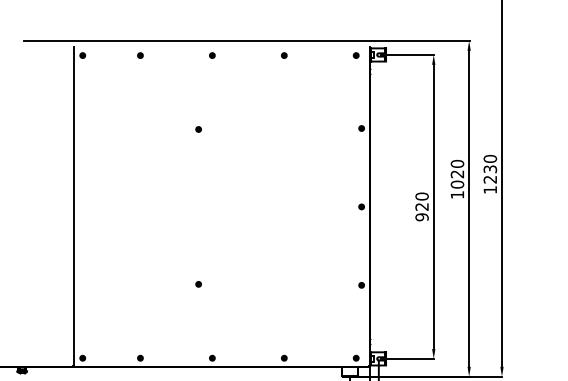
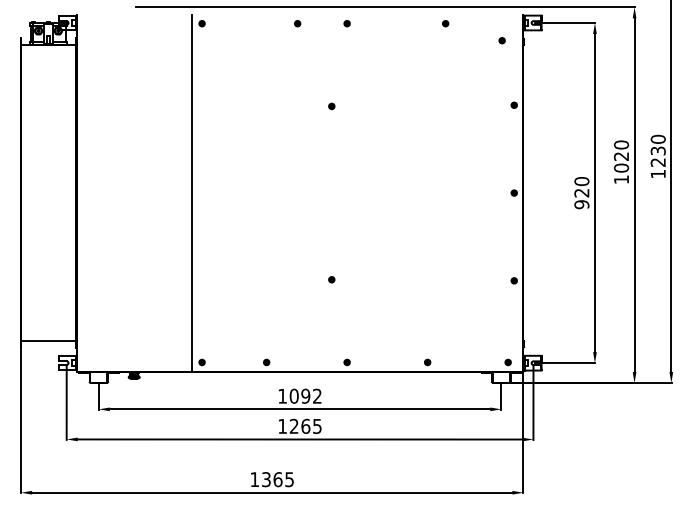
part: (140, 55) -> (297, 23), moved
part: (284, 55) -> (445, 23), moved
part: (355, 55) -> (501, 40), moved

